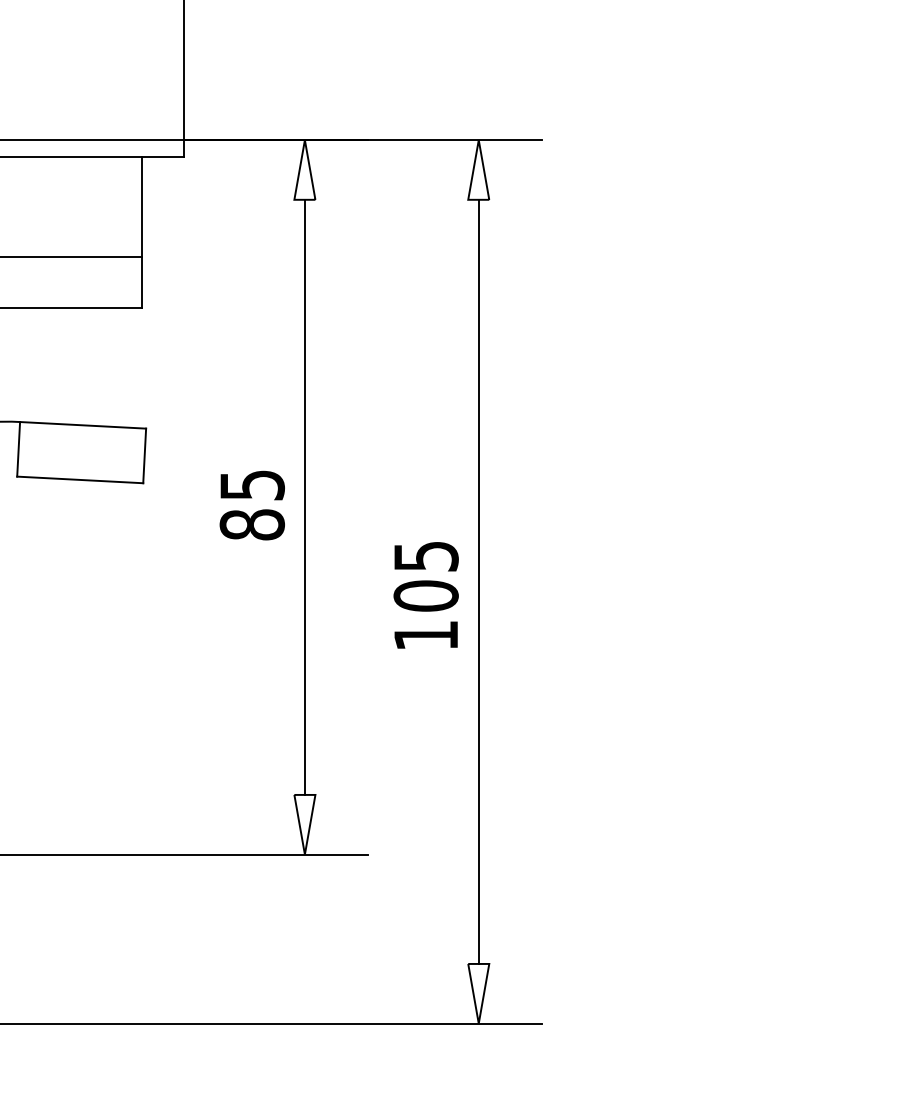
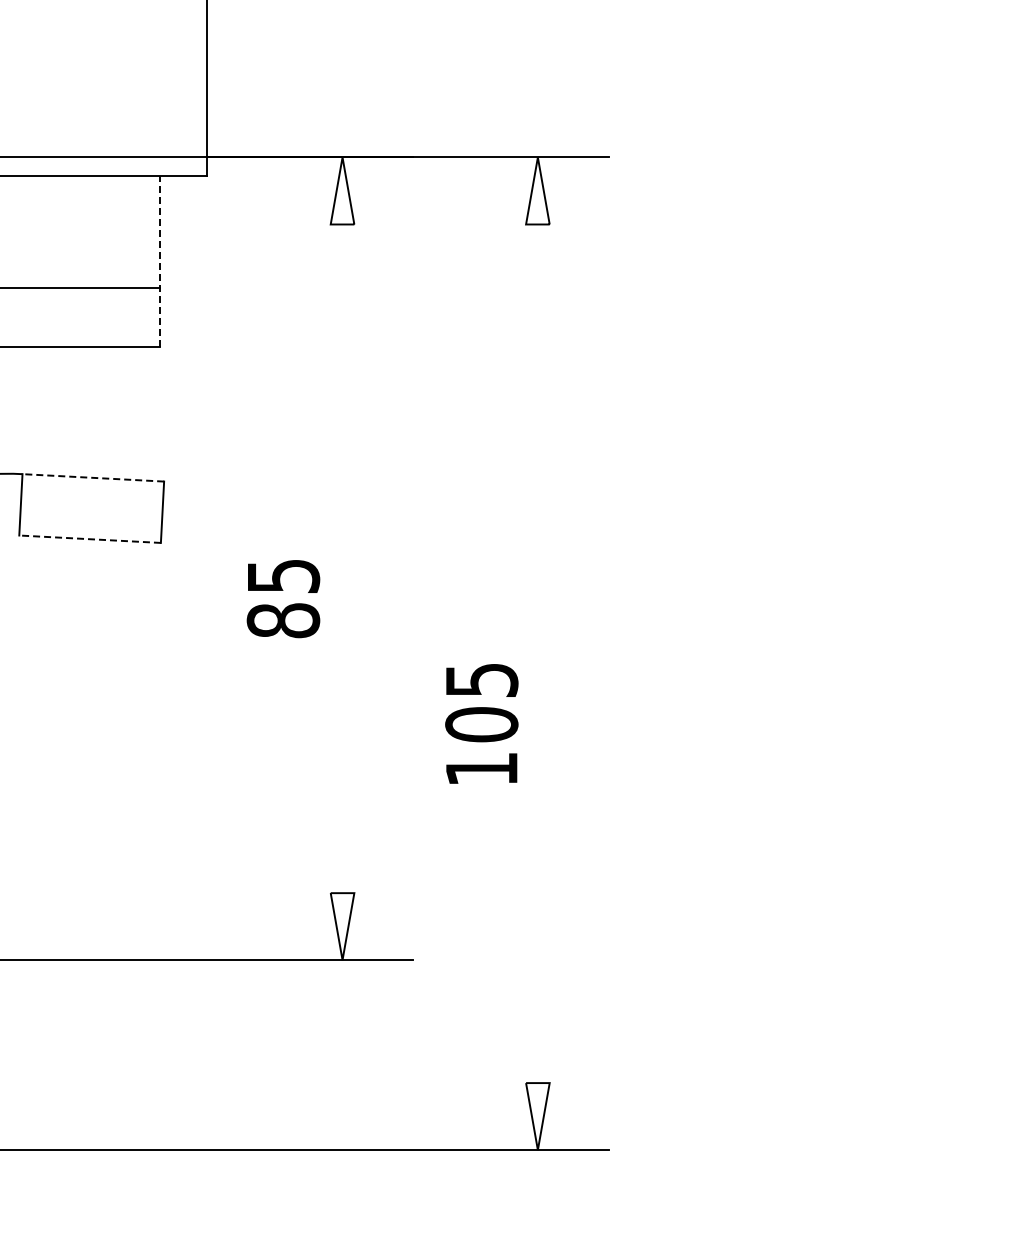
line: (142, 231) -> (159, 260), solid -> dashed
line: (83, 425) -> (93, 477), solid -> dashed
line: (80, 480) -> (90, 539), solid -> dashed
line: (304, 497) -> (342, 558), removed
text: (252, 505) -> (283, 599), moved
line: (478, 581) -> (537, 653), removed
text: (425, 594) -> (481, 723), moved

